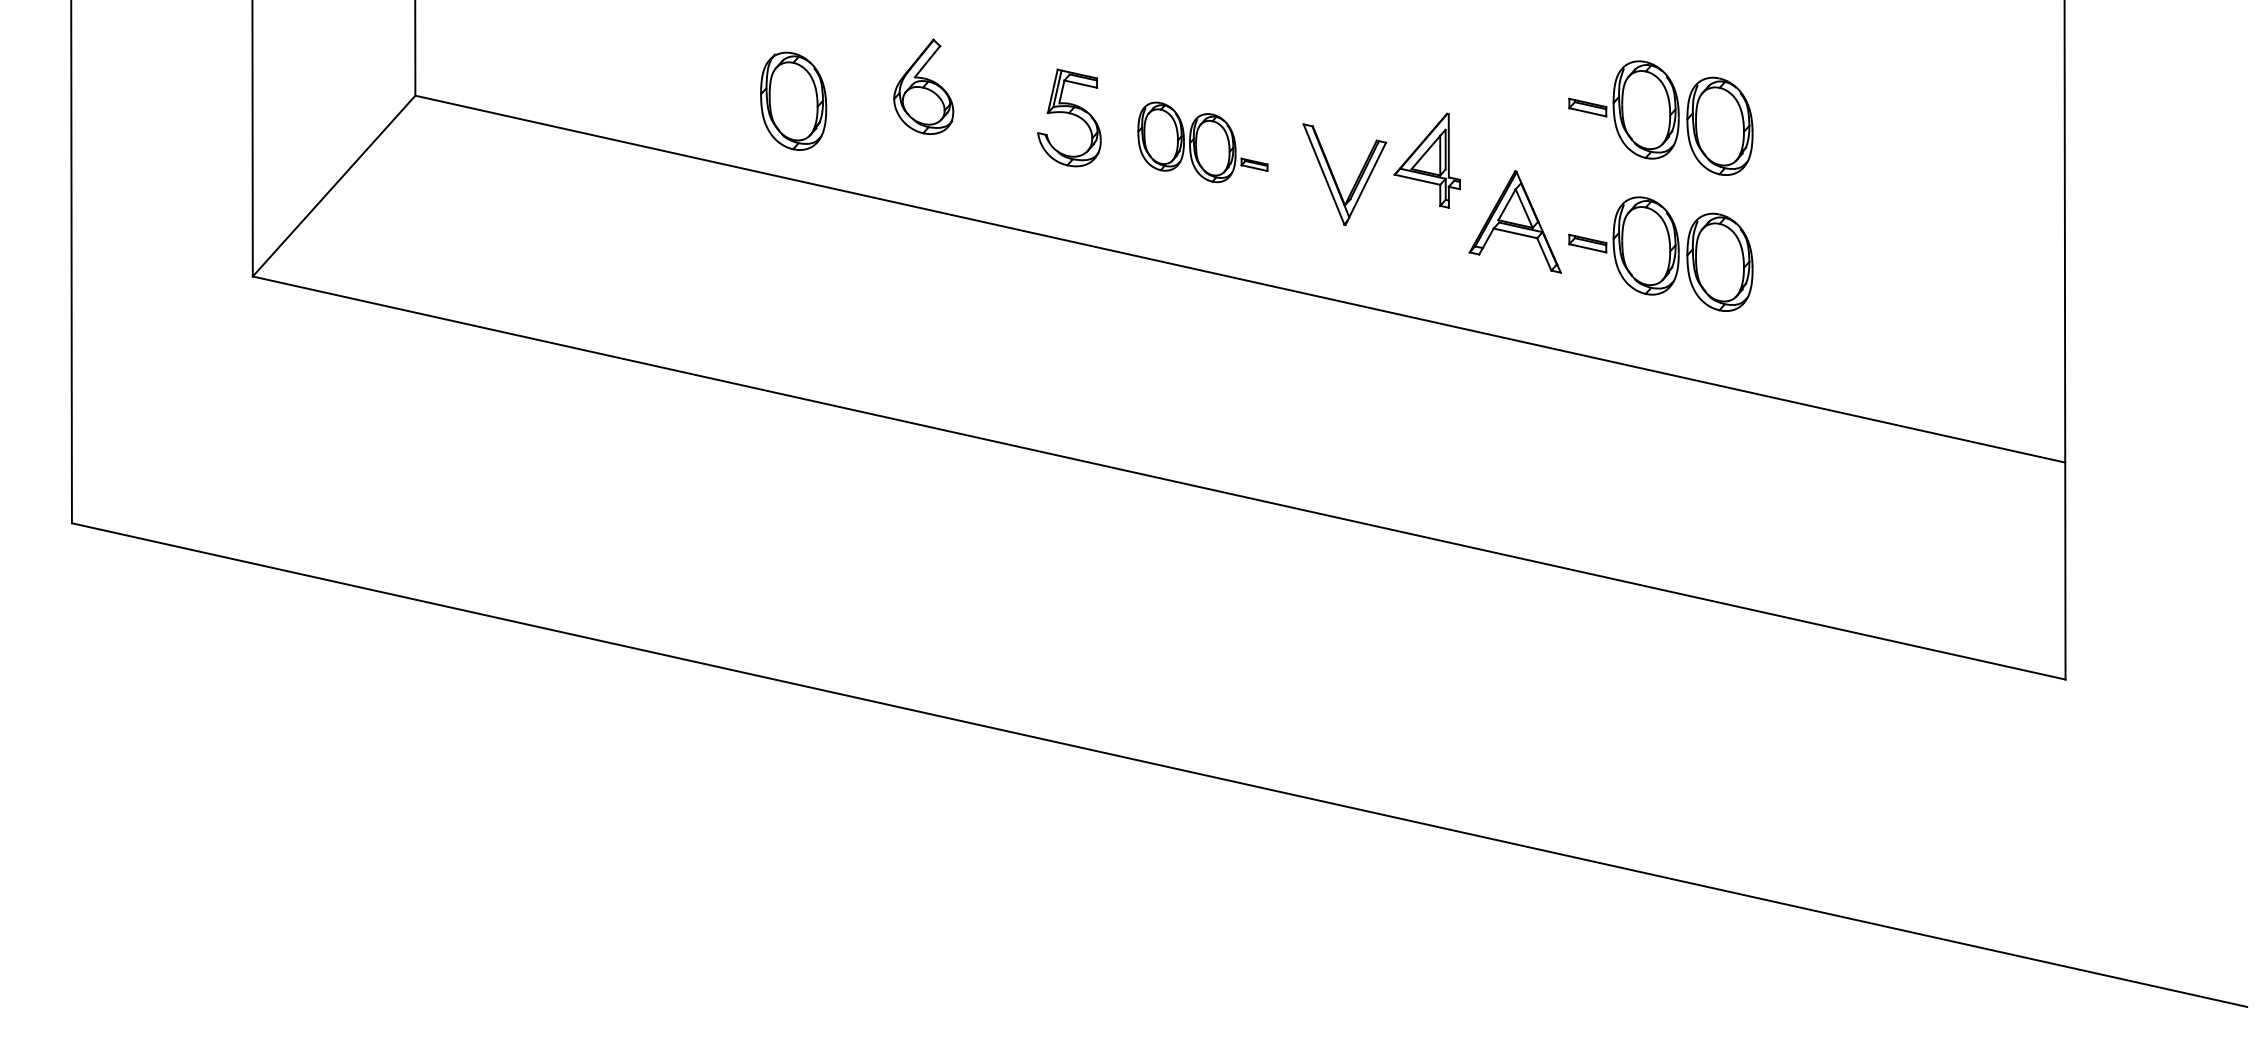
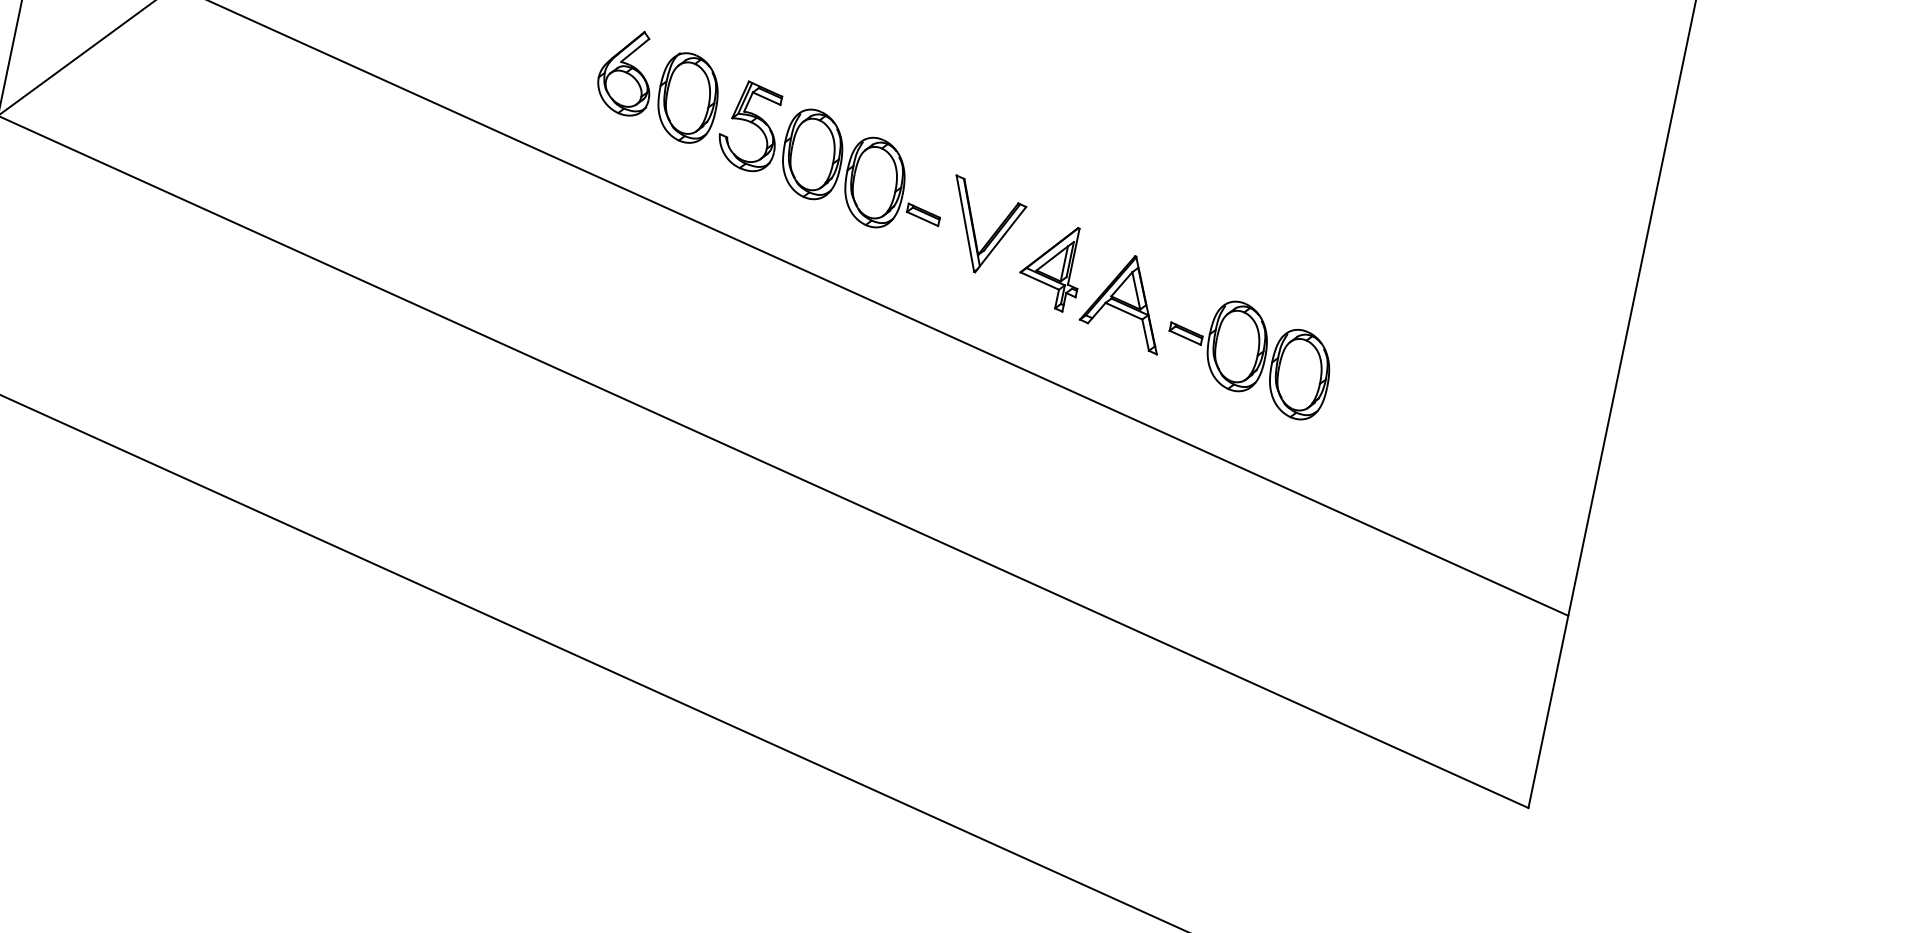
part: (793, 100) -> (688, 97), moved
part: (1660, 117) -> (1273, 235), removed
part: (1202, 142) -> (863, 172), size x1.43
part: (1426, 160) -> (1051, 265), moved

